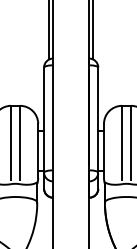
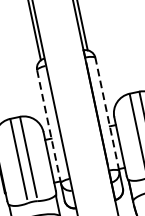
line: (44, 120) -> (49, 127), solid -> dashed
line: (98, 120) -> (107, 114), solid -> dashed

